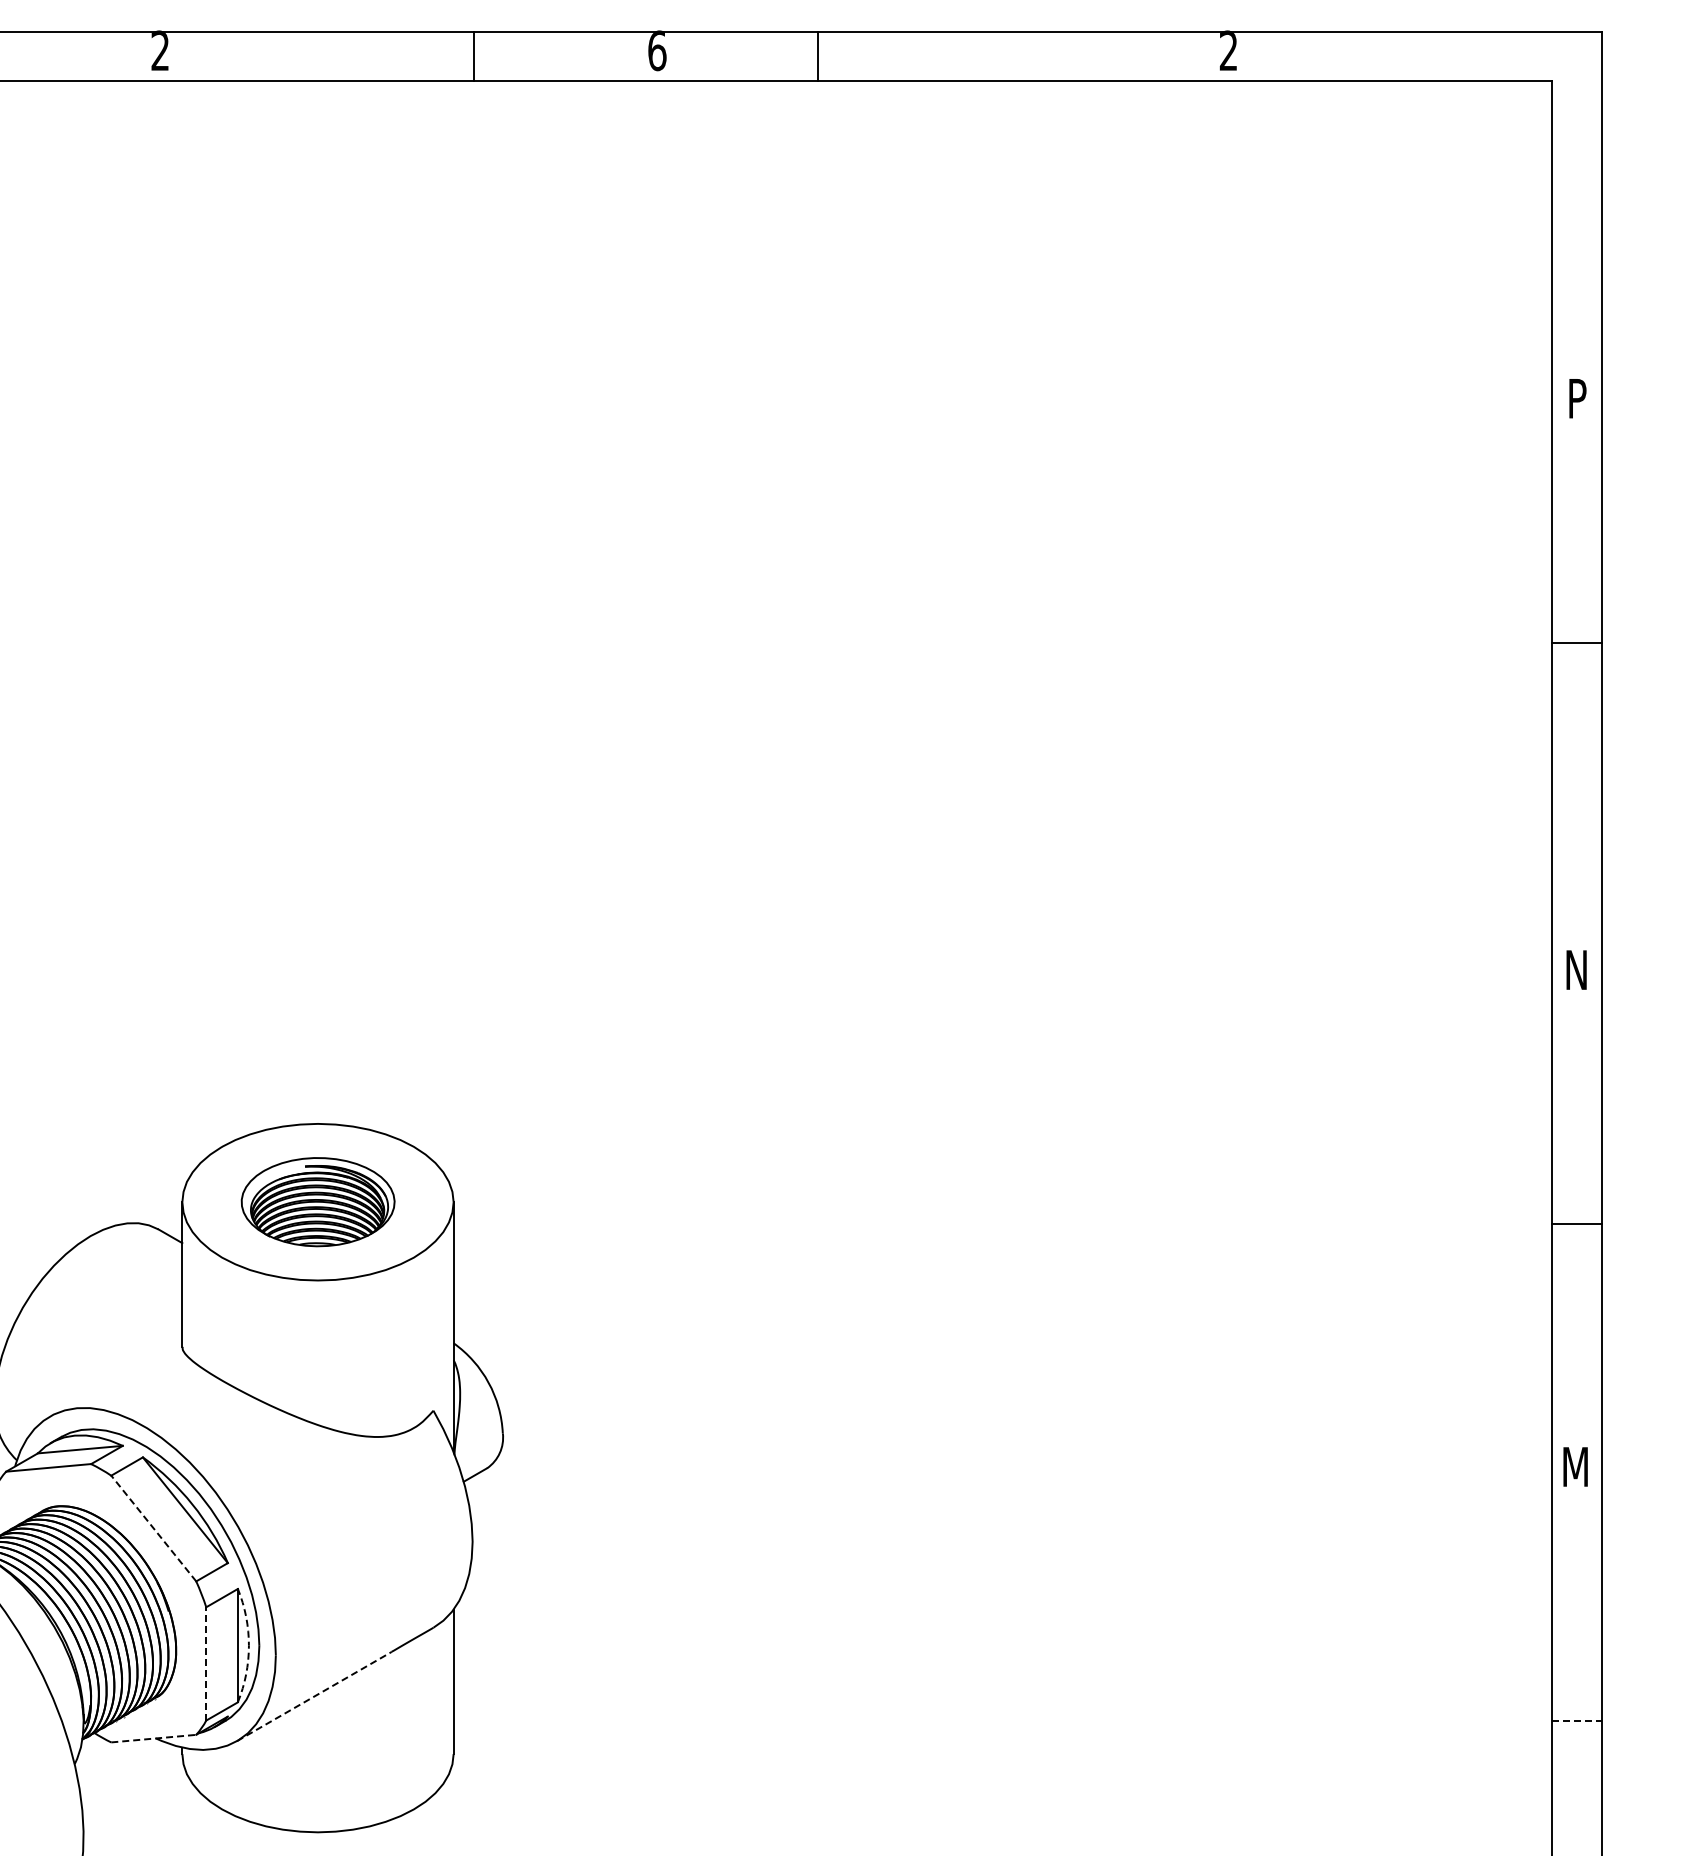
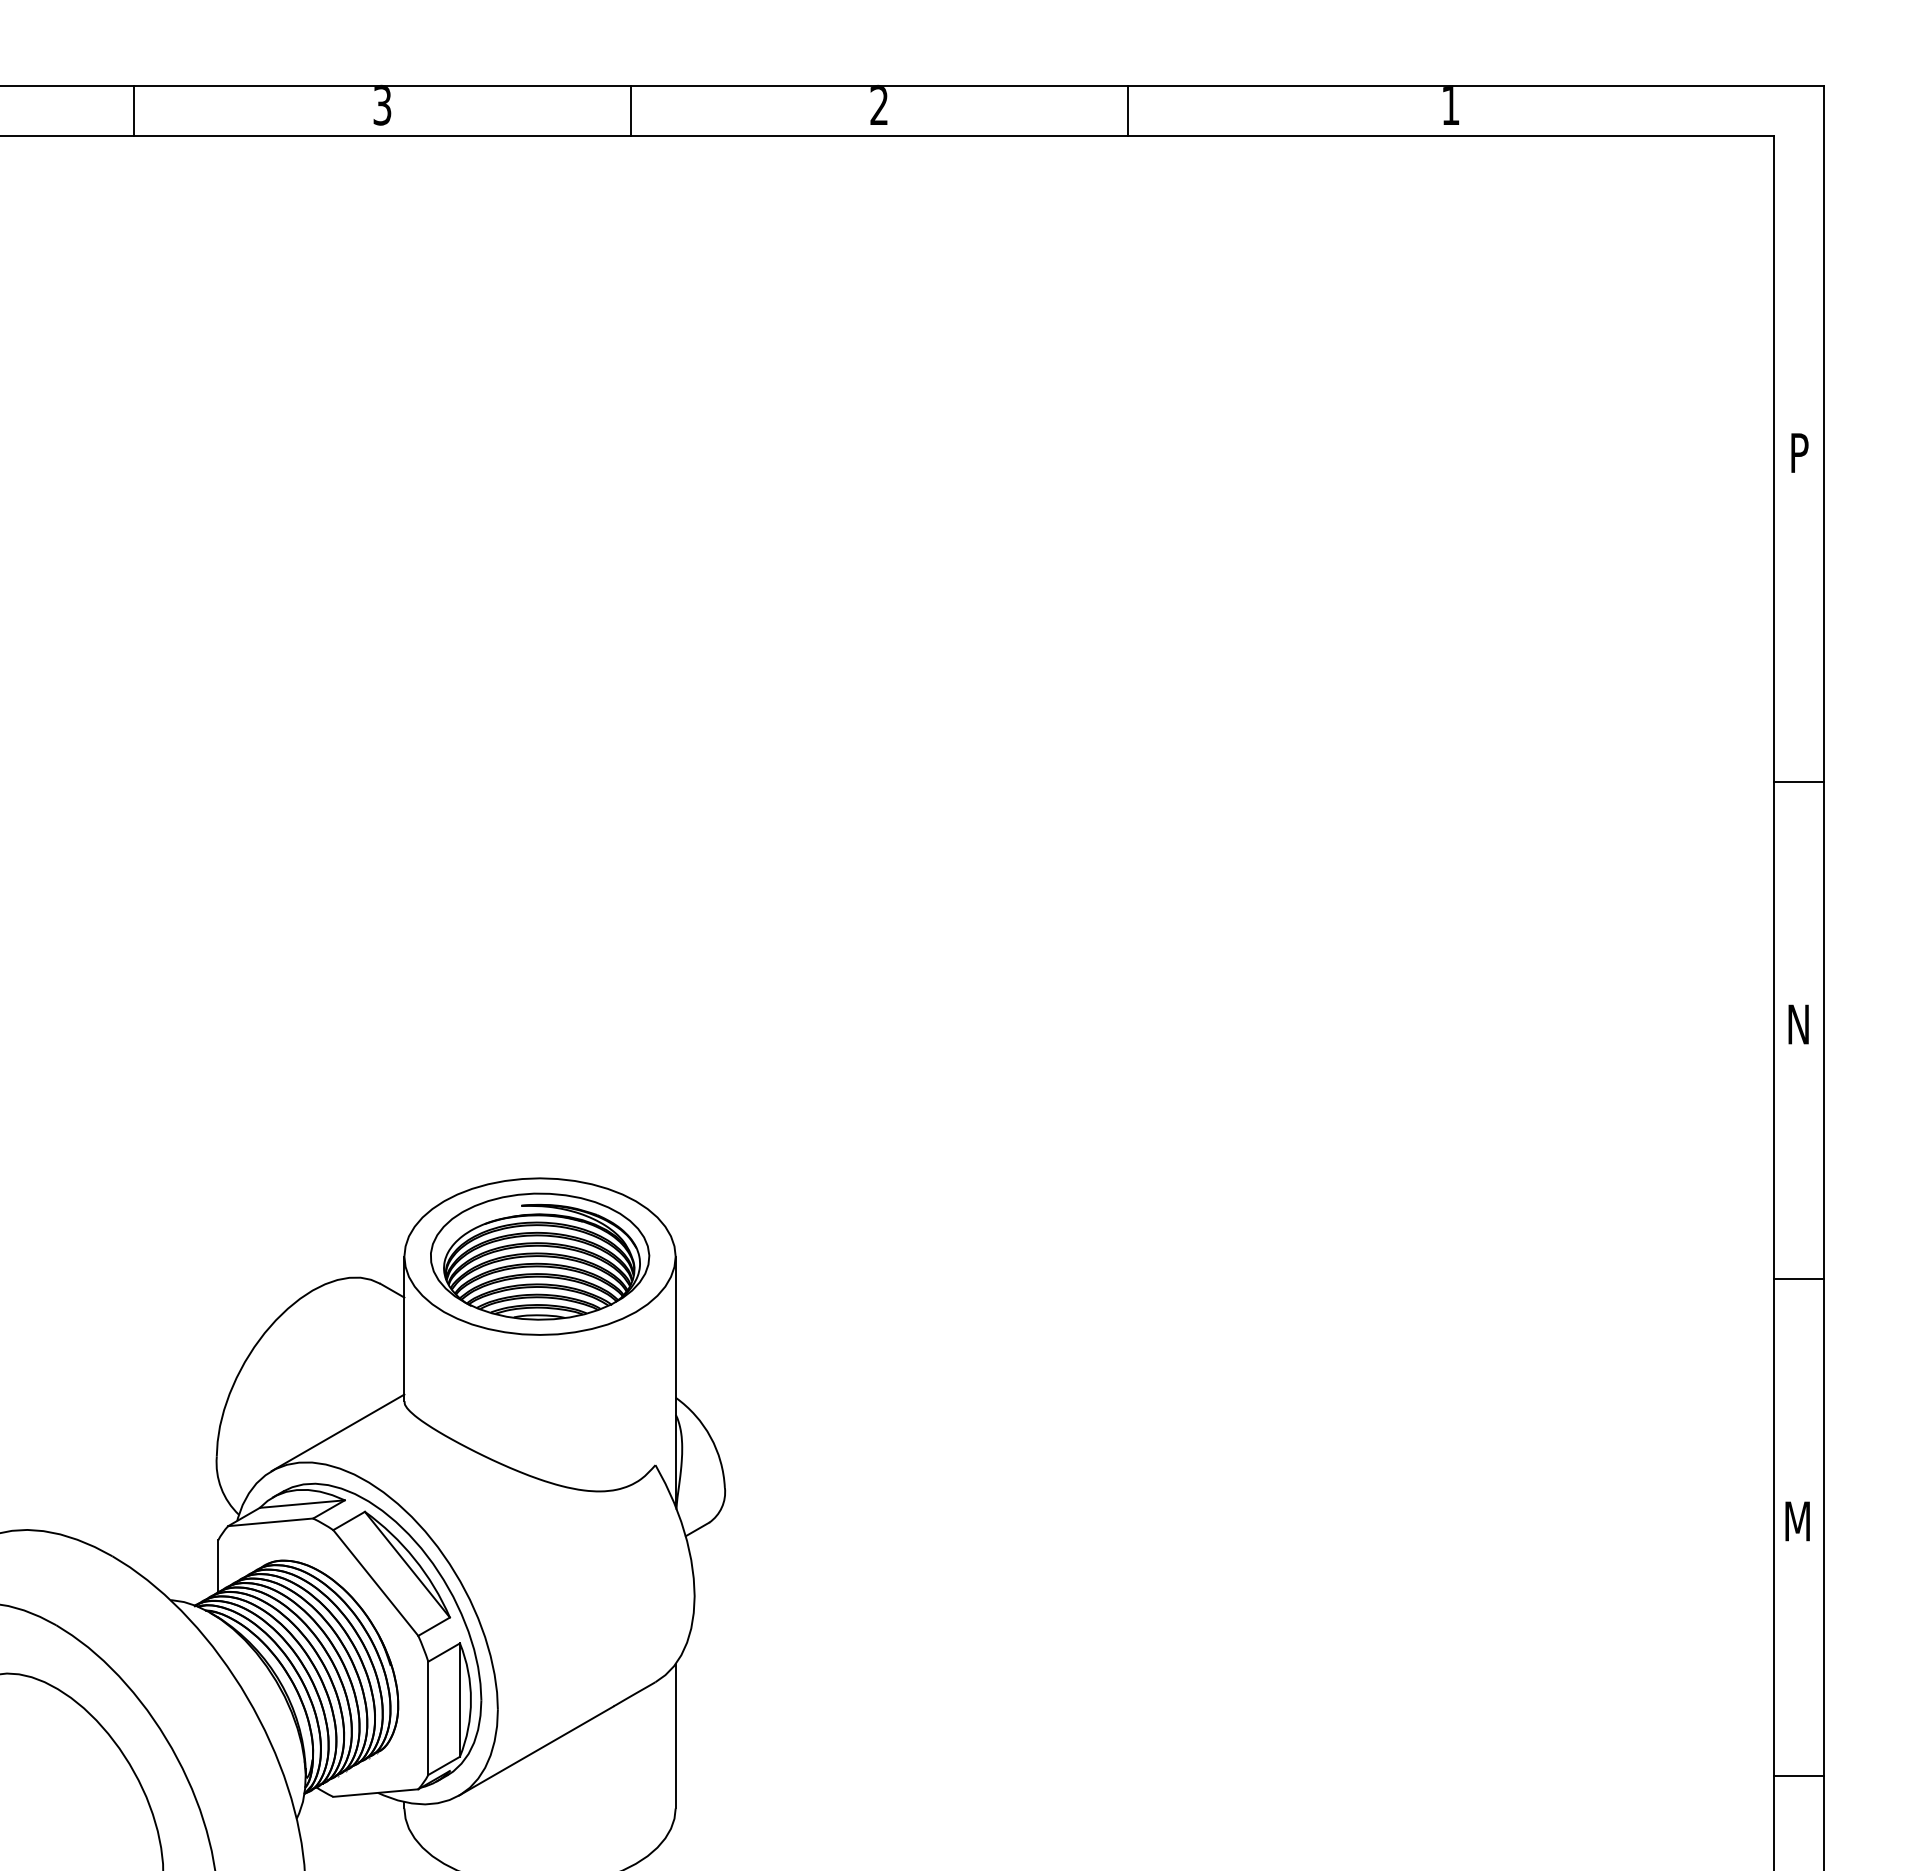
text: (657, 50) -> (879, 104), 6 -> 2
text: (1228, 50) -> (1450, 104), 2 -> 1
text: (160, 52) -> (382, 106), 2 -> 3
line: (474, 56) -> (631, 110), moved
line: (818, 56) -> (1128, 110), moved
line: (1576, 643) -> (1798, 781), moved
part: (318, 1202) -> (540, 1256), size x1.43
line: (115, 1378) -> (337, 1432), added
line: (153, 1529) -> (375, 1583), dashed -> solid
arc: (248, 1646) -> (470, 1700), dashed -> solid
line: (206, 1664) -> (428, 1718), dashed -> solid
line: (314, 1696) -> (536, 1750), dashed -> solid
line: (1577, 1721) -> (1799, 1775), dashed -> solid
line: (153, 1739) -> (375, 1793), dashed -> solid

